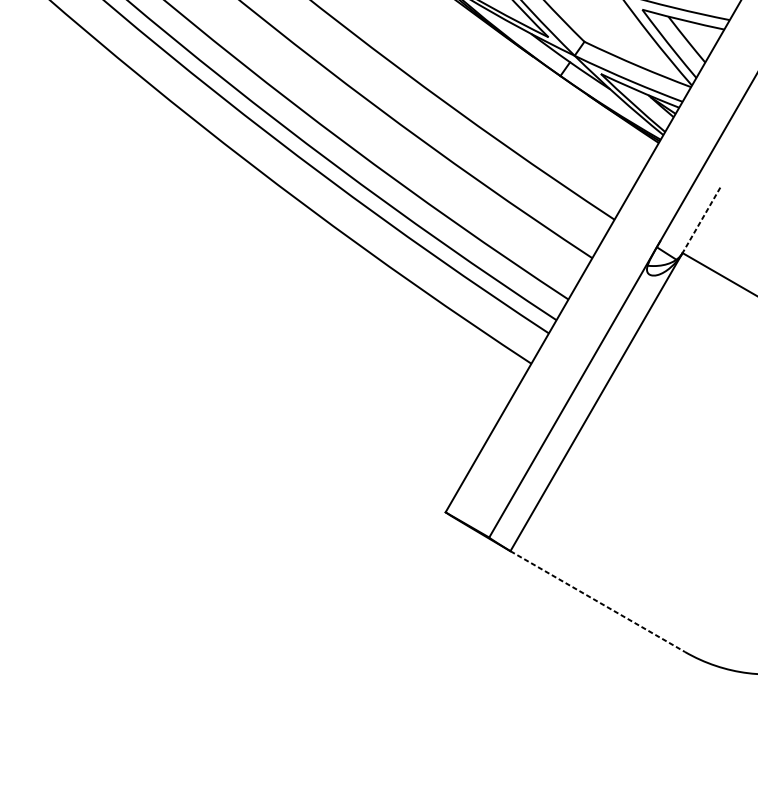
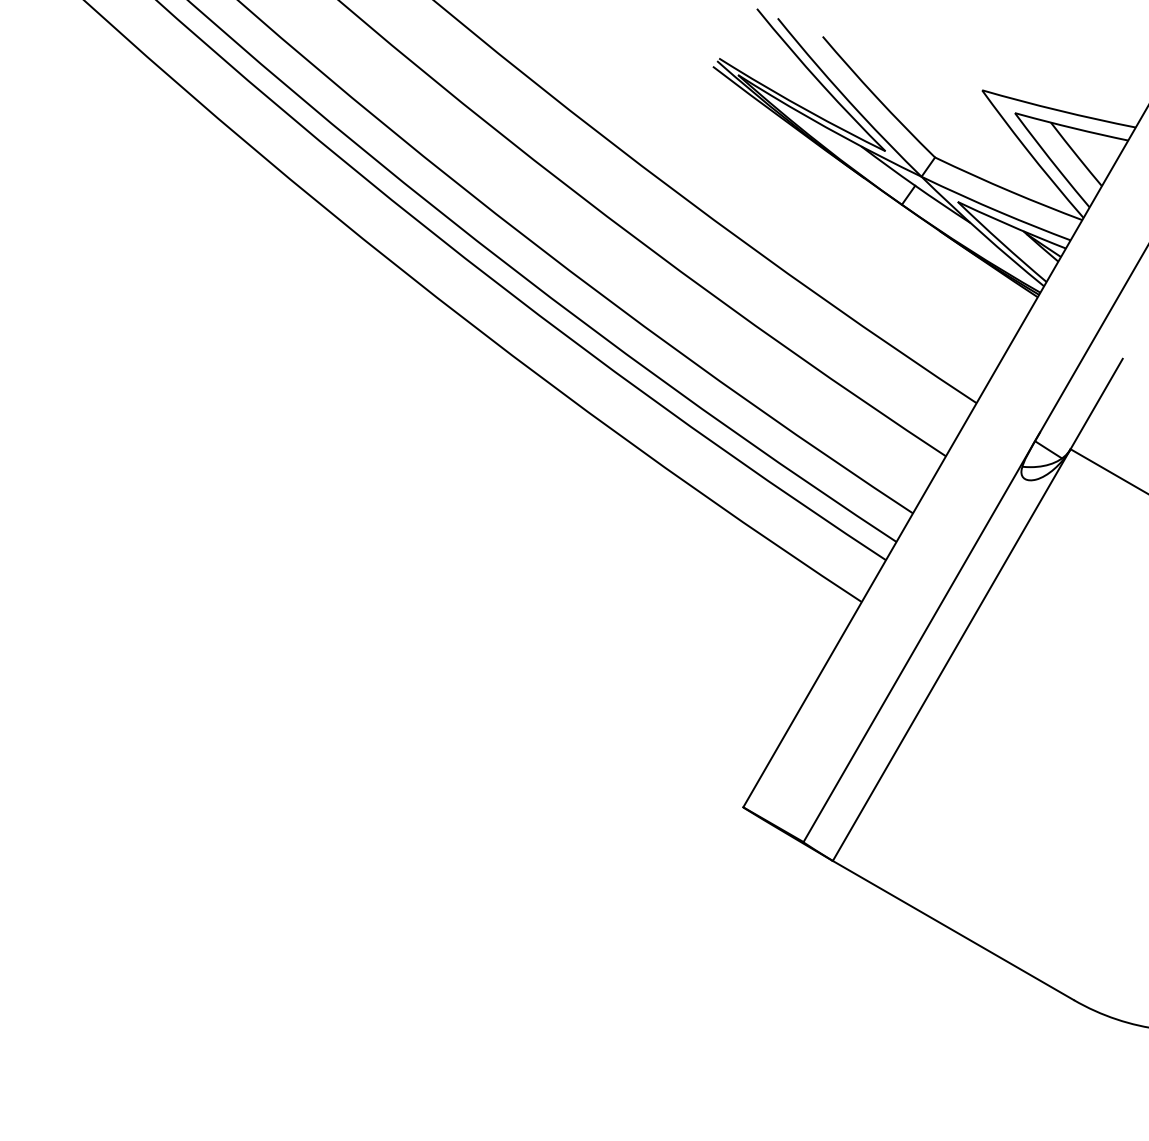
line: (701, 220) -> (1096, 404), dashed -> solid
line: (597, 601) -> (953, 930), dashed -> solid

